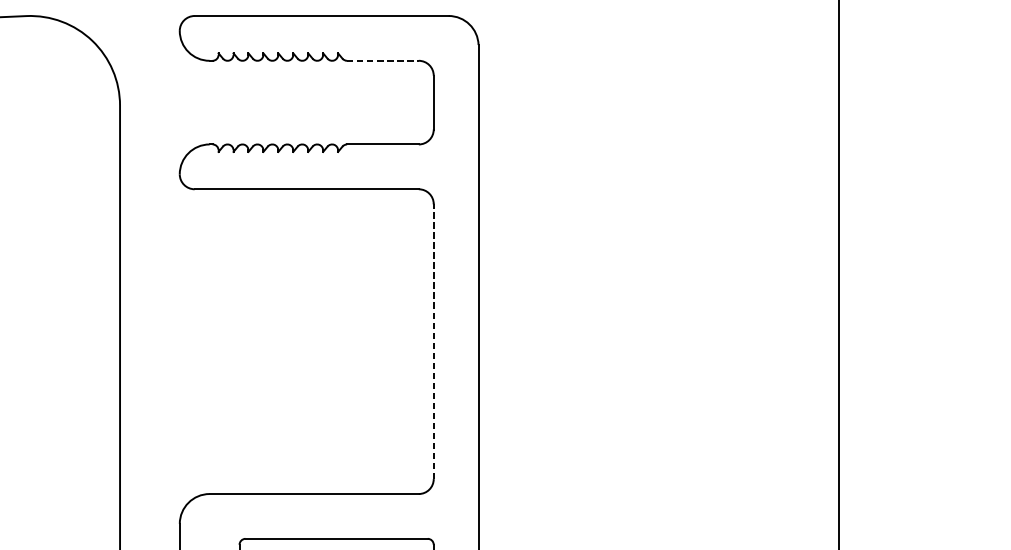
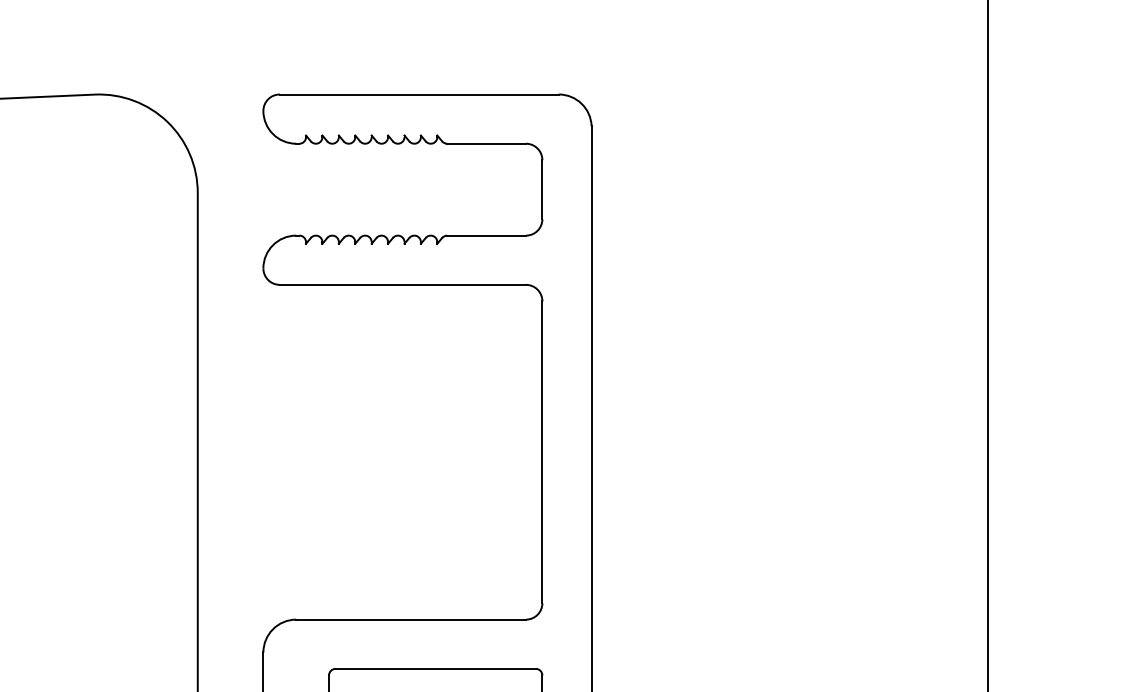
line: (383, 60) -> (487, 143), dashed -> solid
line: (433, 341) -> (542, 452), dashed -> solid

